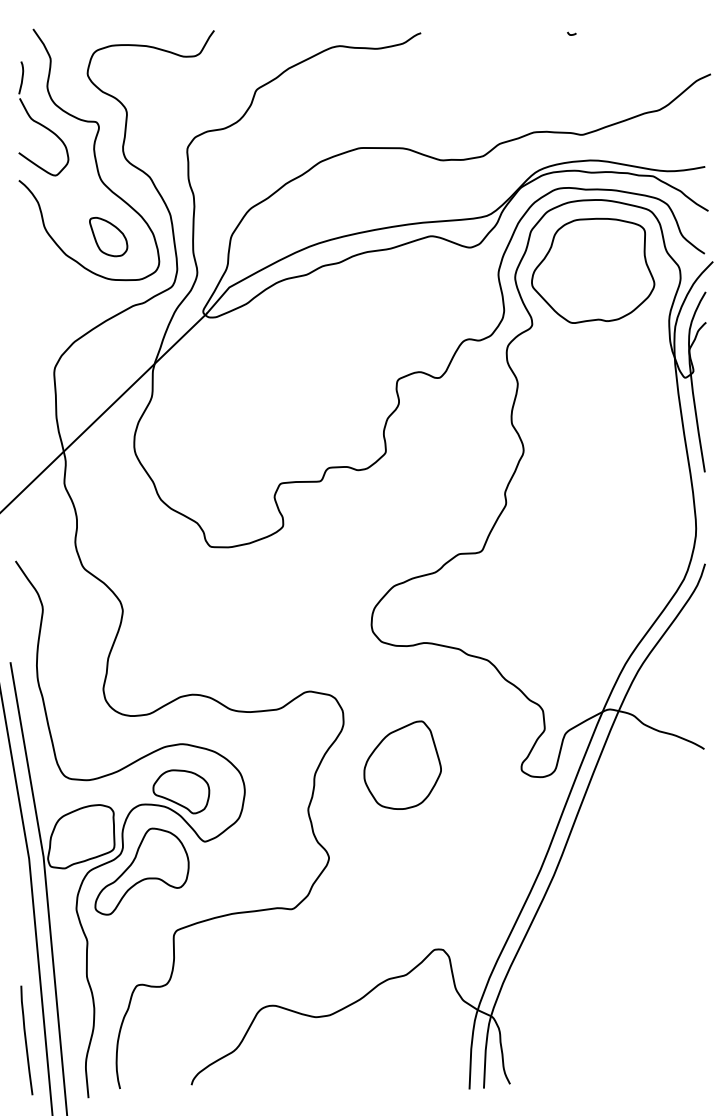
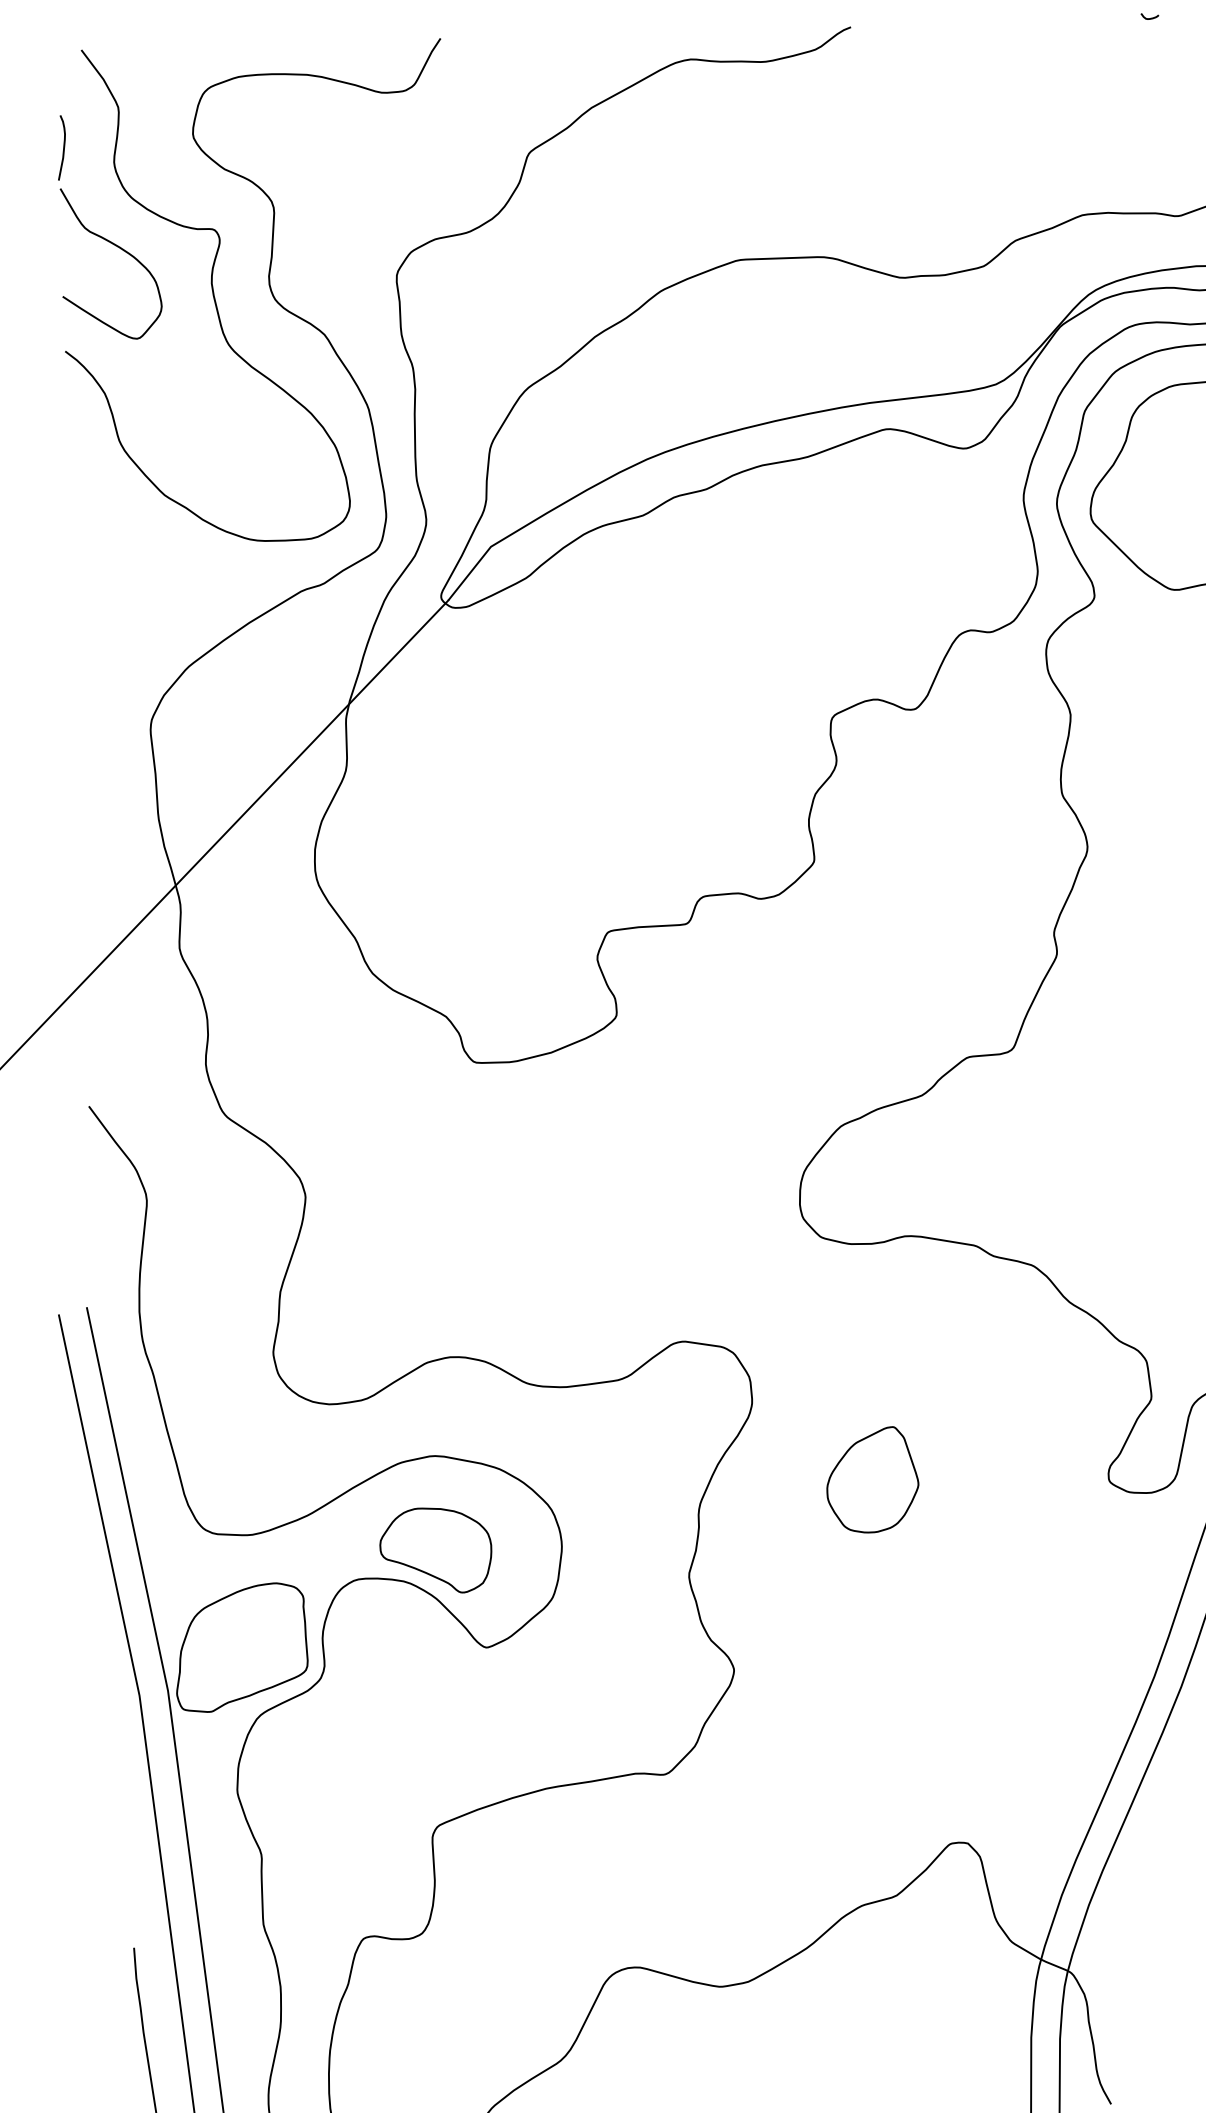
part: (108, 237) -> (247, 457), removed
part: (402, 764) -> (872, 1478), size x0.6
part: (141, 871) -> (363, 1711), removed

